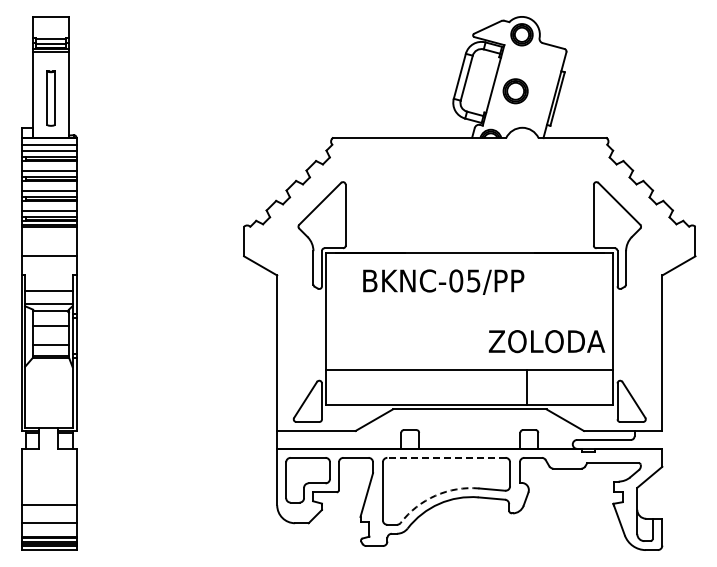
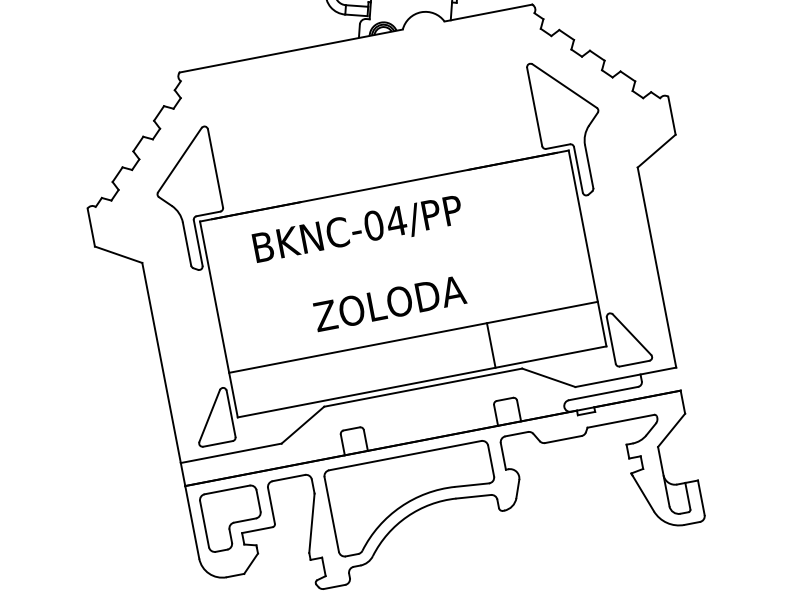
text: (473, 280) -> (396, 220), BKNC-05/PP -> BKNC-04/PP
text: (546, 341) -> (389, 303), moved
line: (445, 457) -> (403, 455), dashed -> solid
arc: (435, 495) -> (400, 506), dashed -> solid

